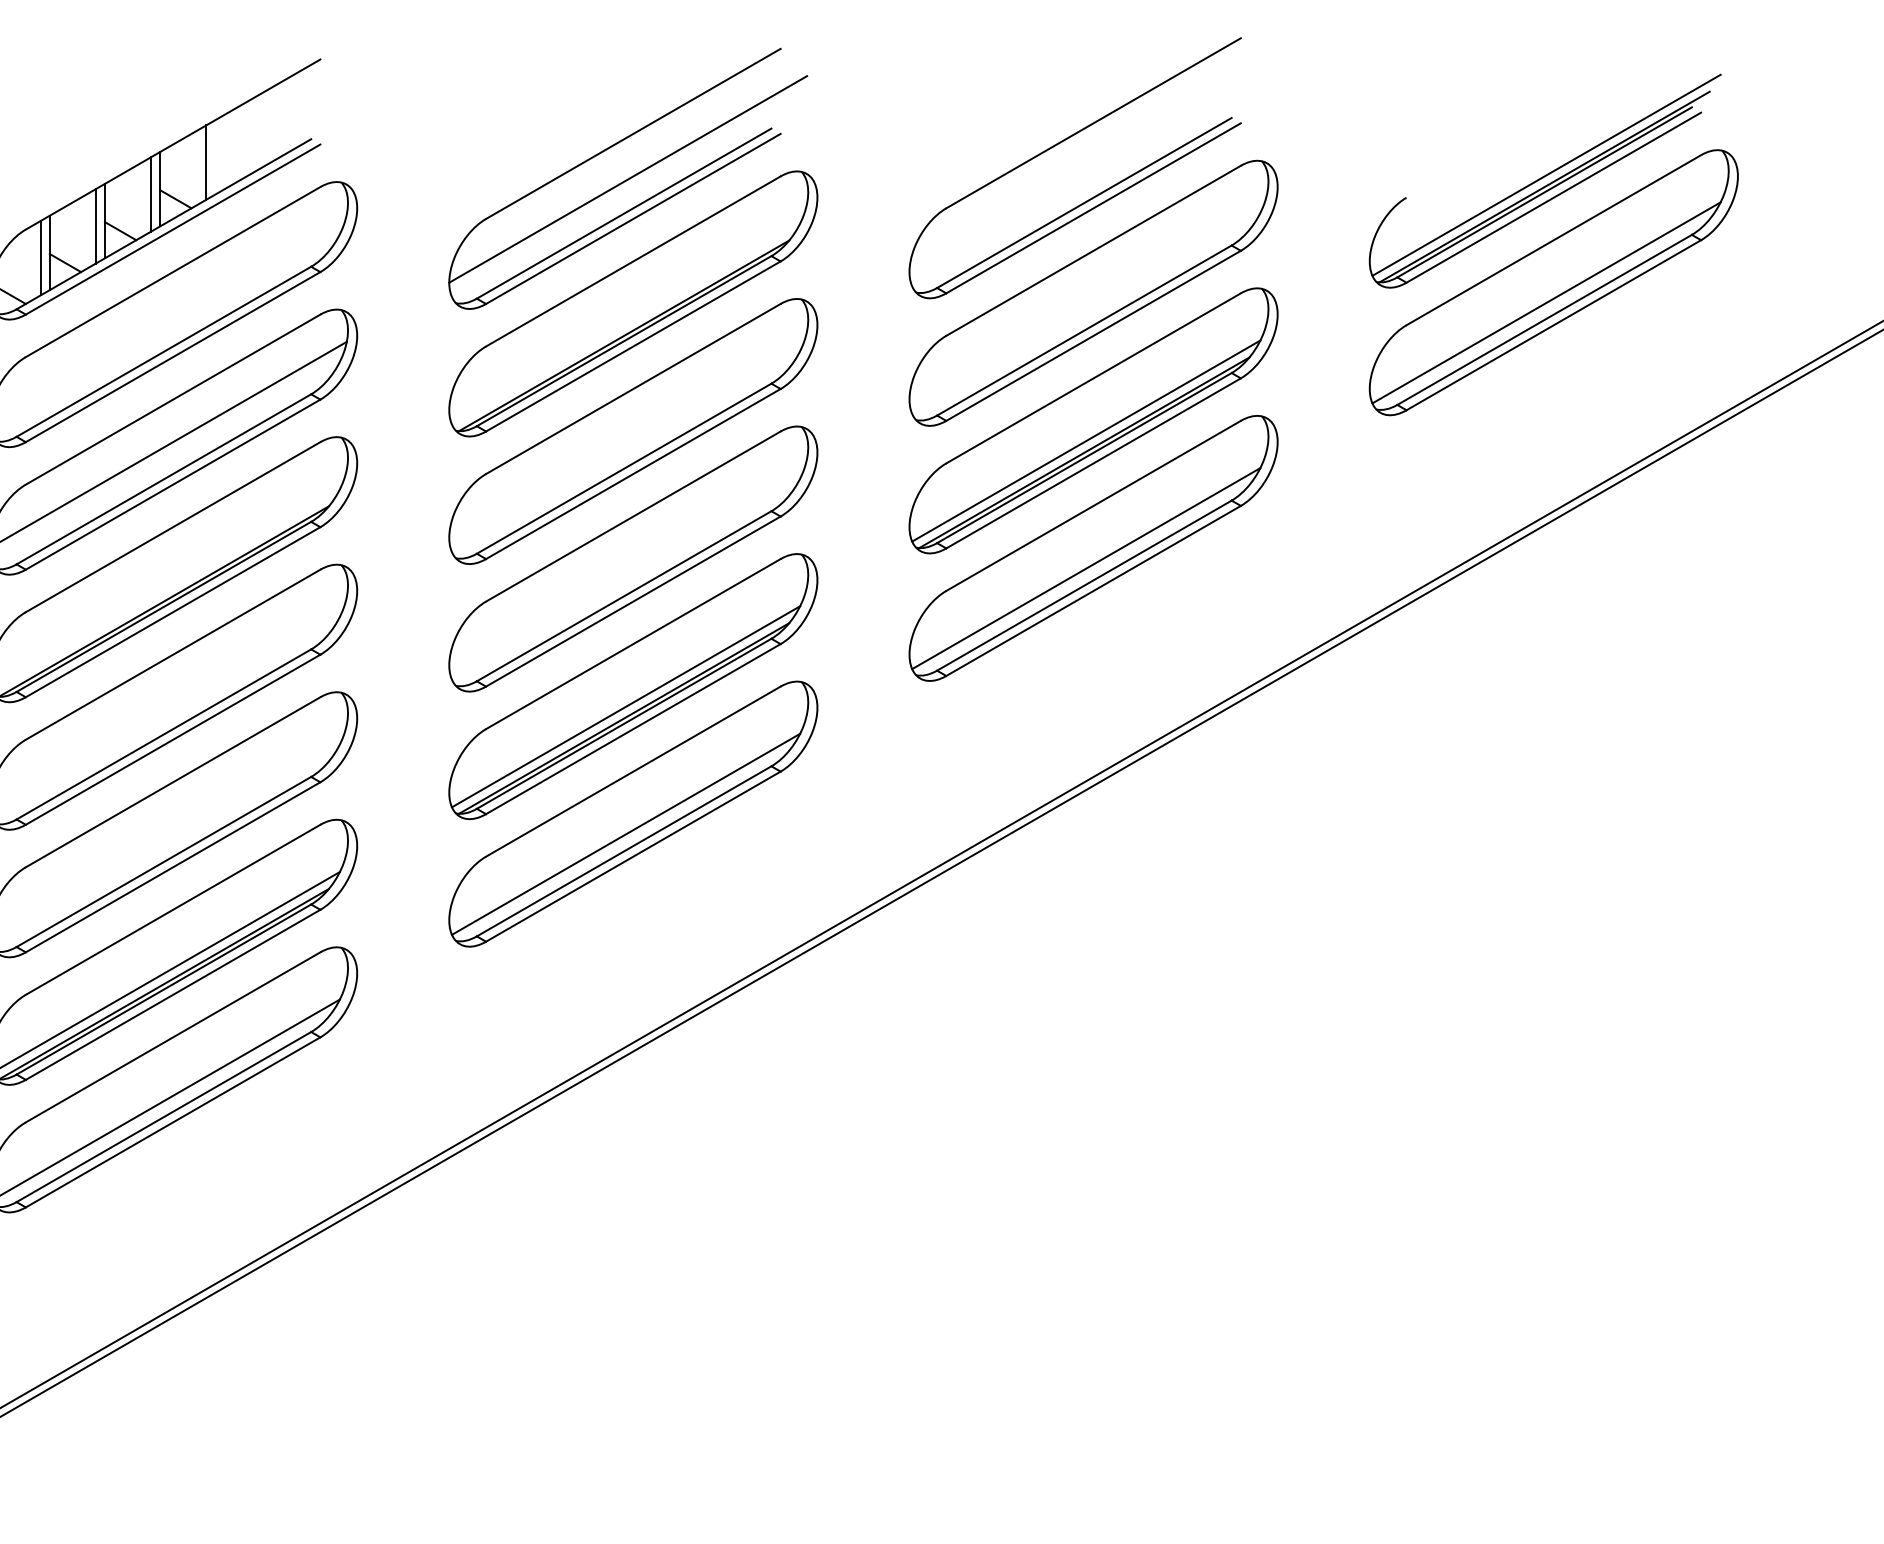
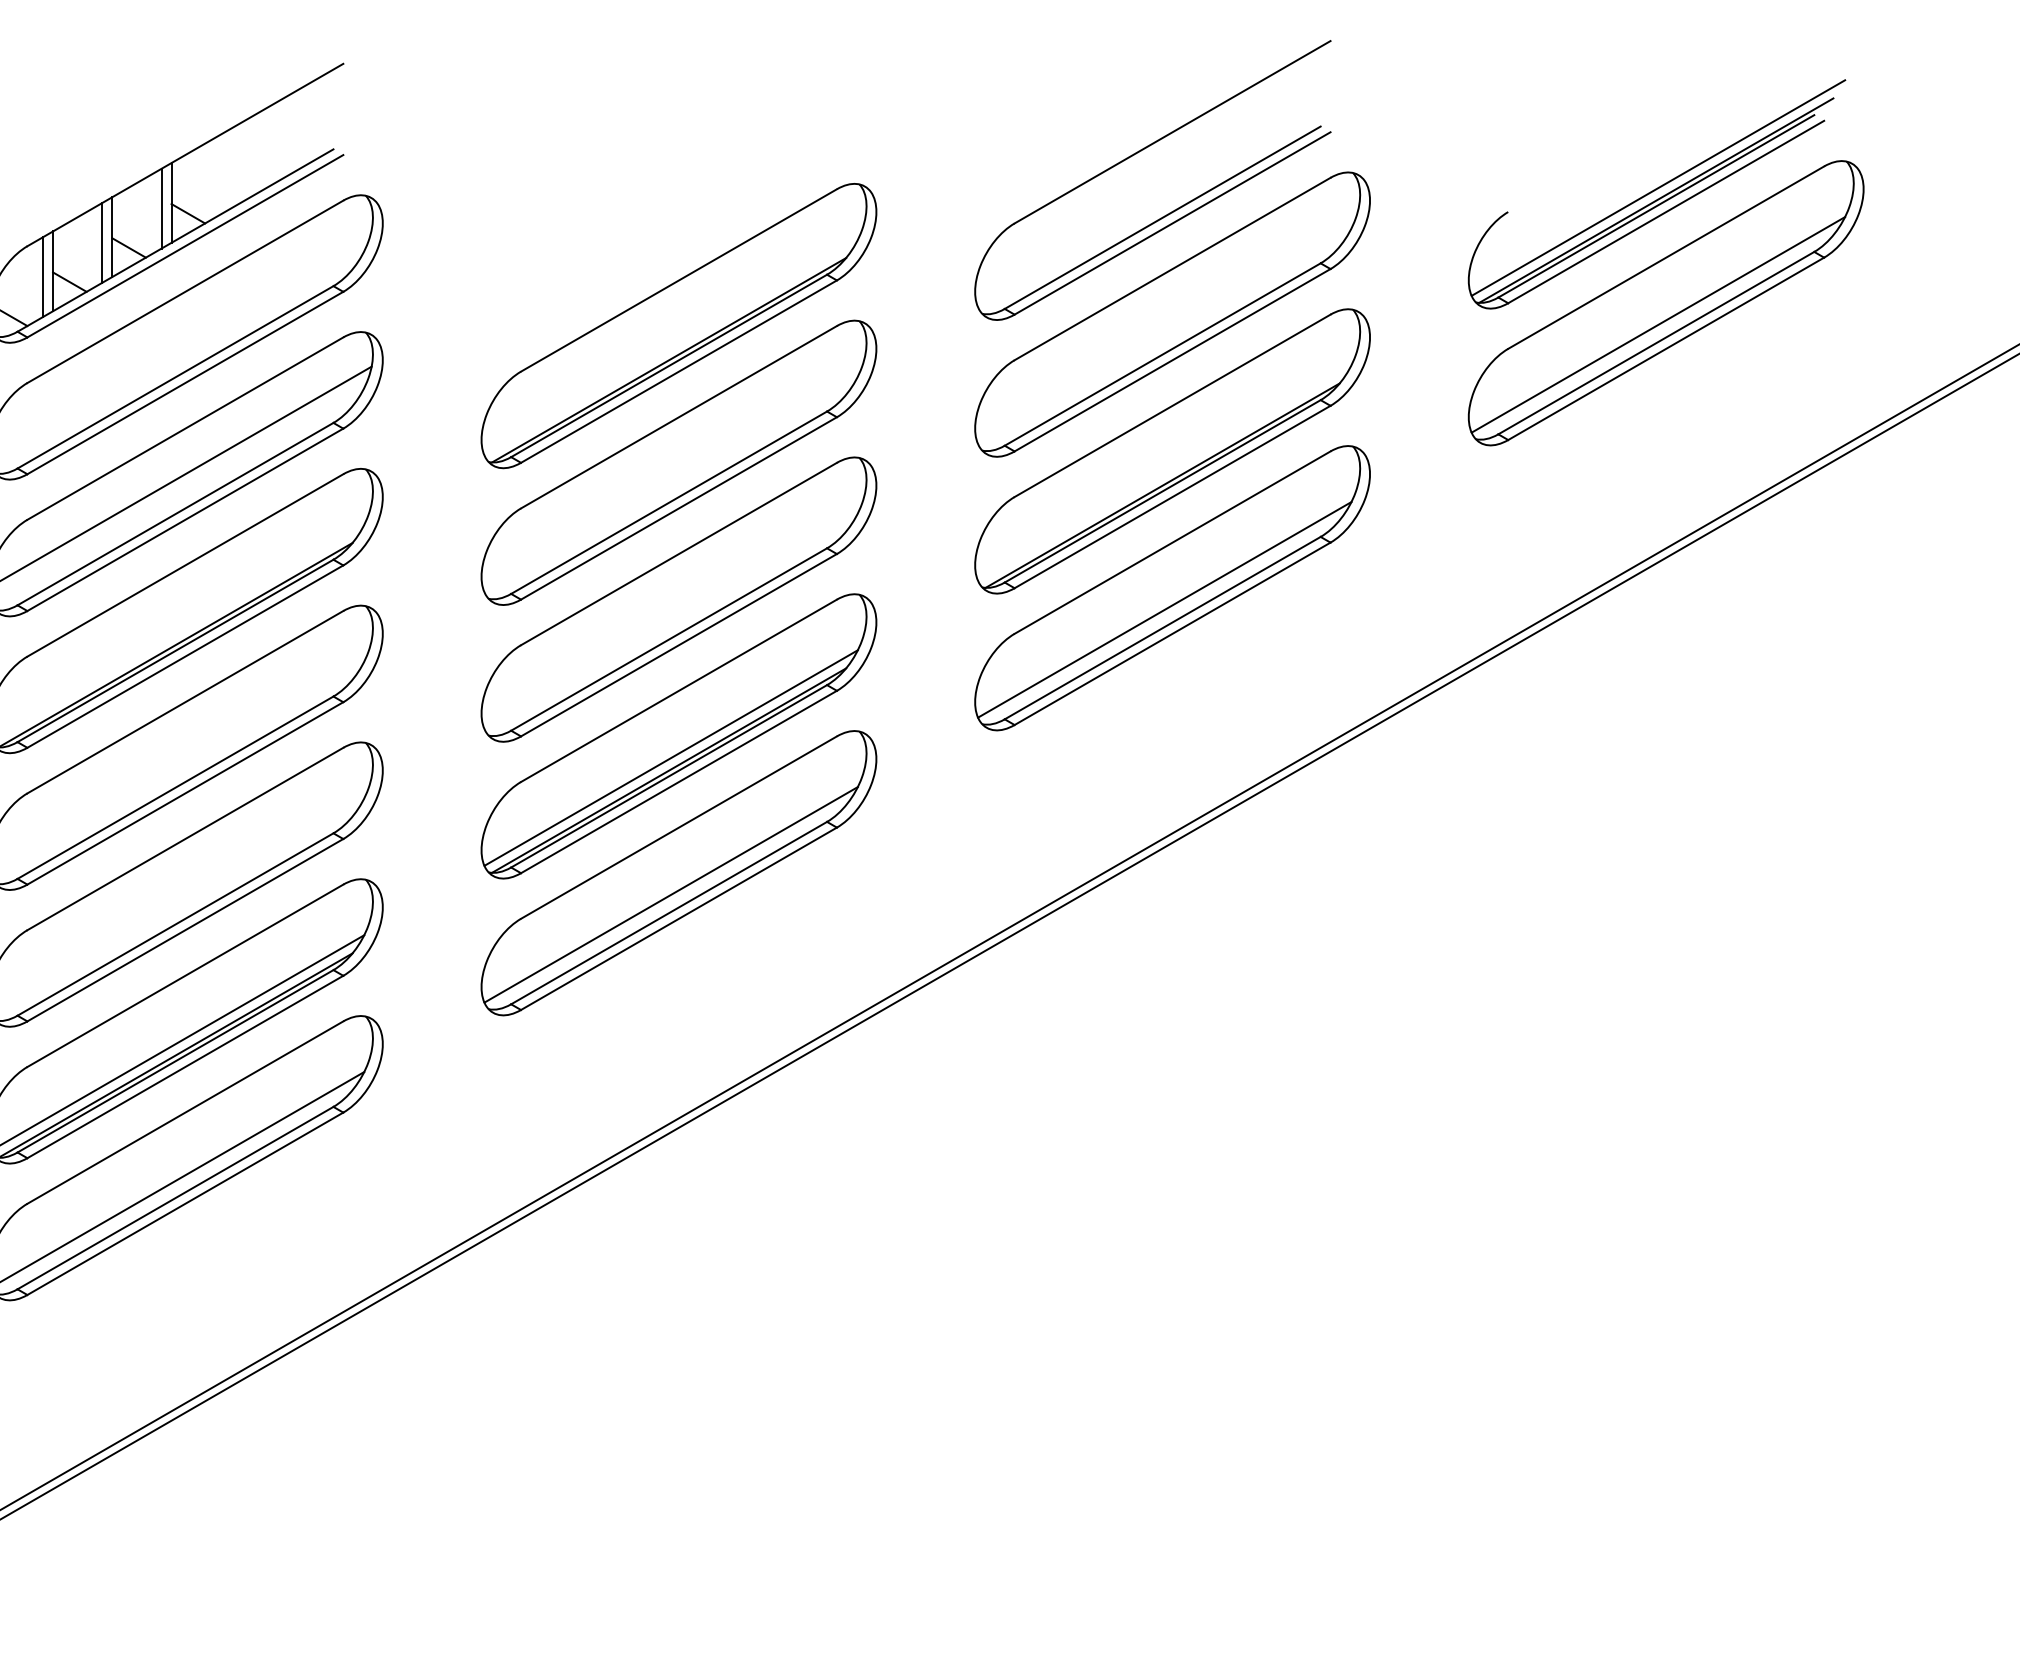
line: (205, 162) -> (220, 174), removed
part: (628, 178) -> (673, 191), removed
line: (1086, 440) -> (1164, 472), removed

